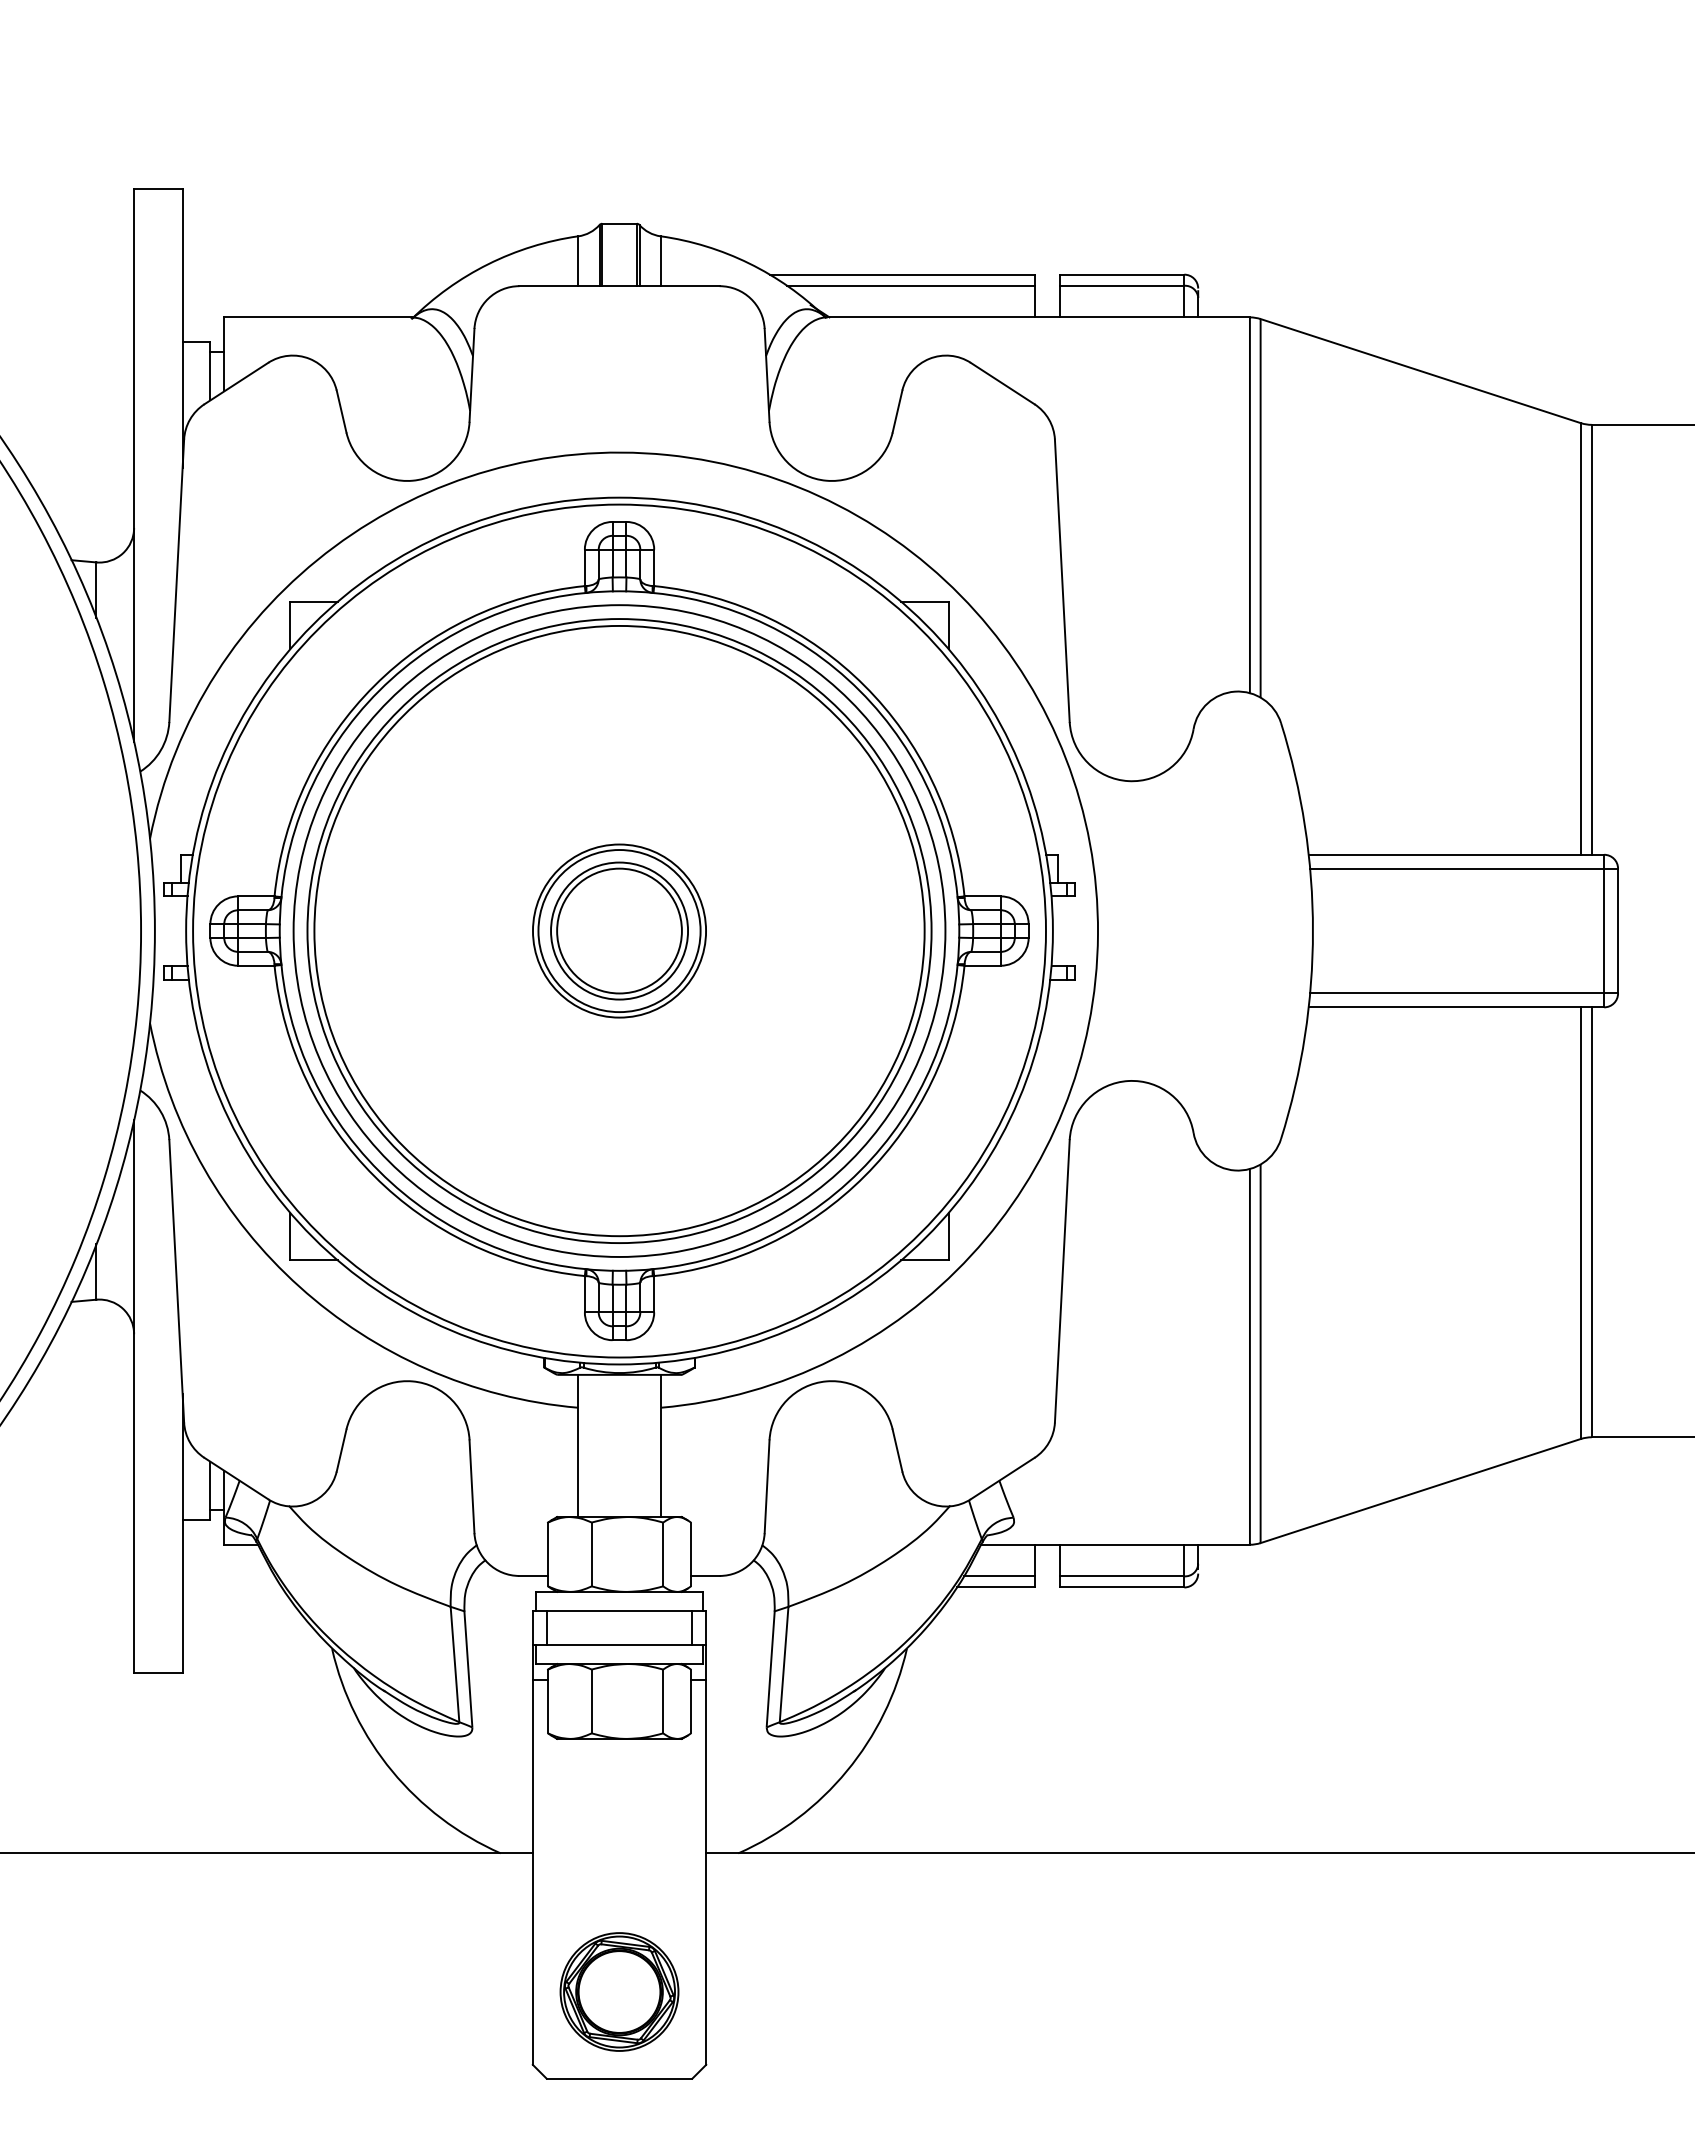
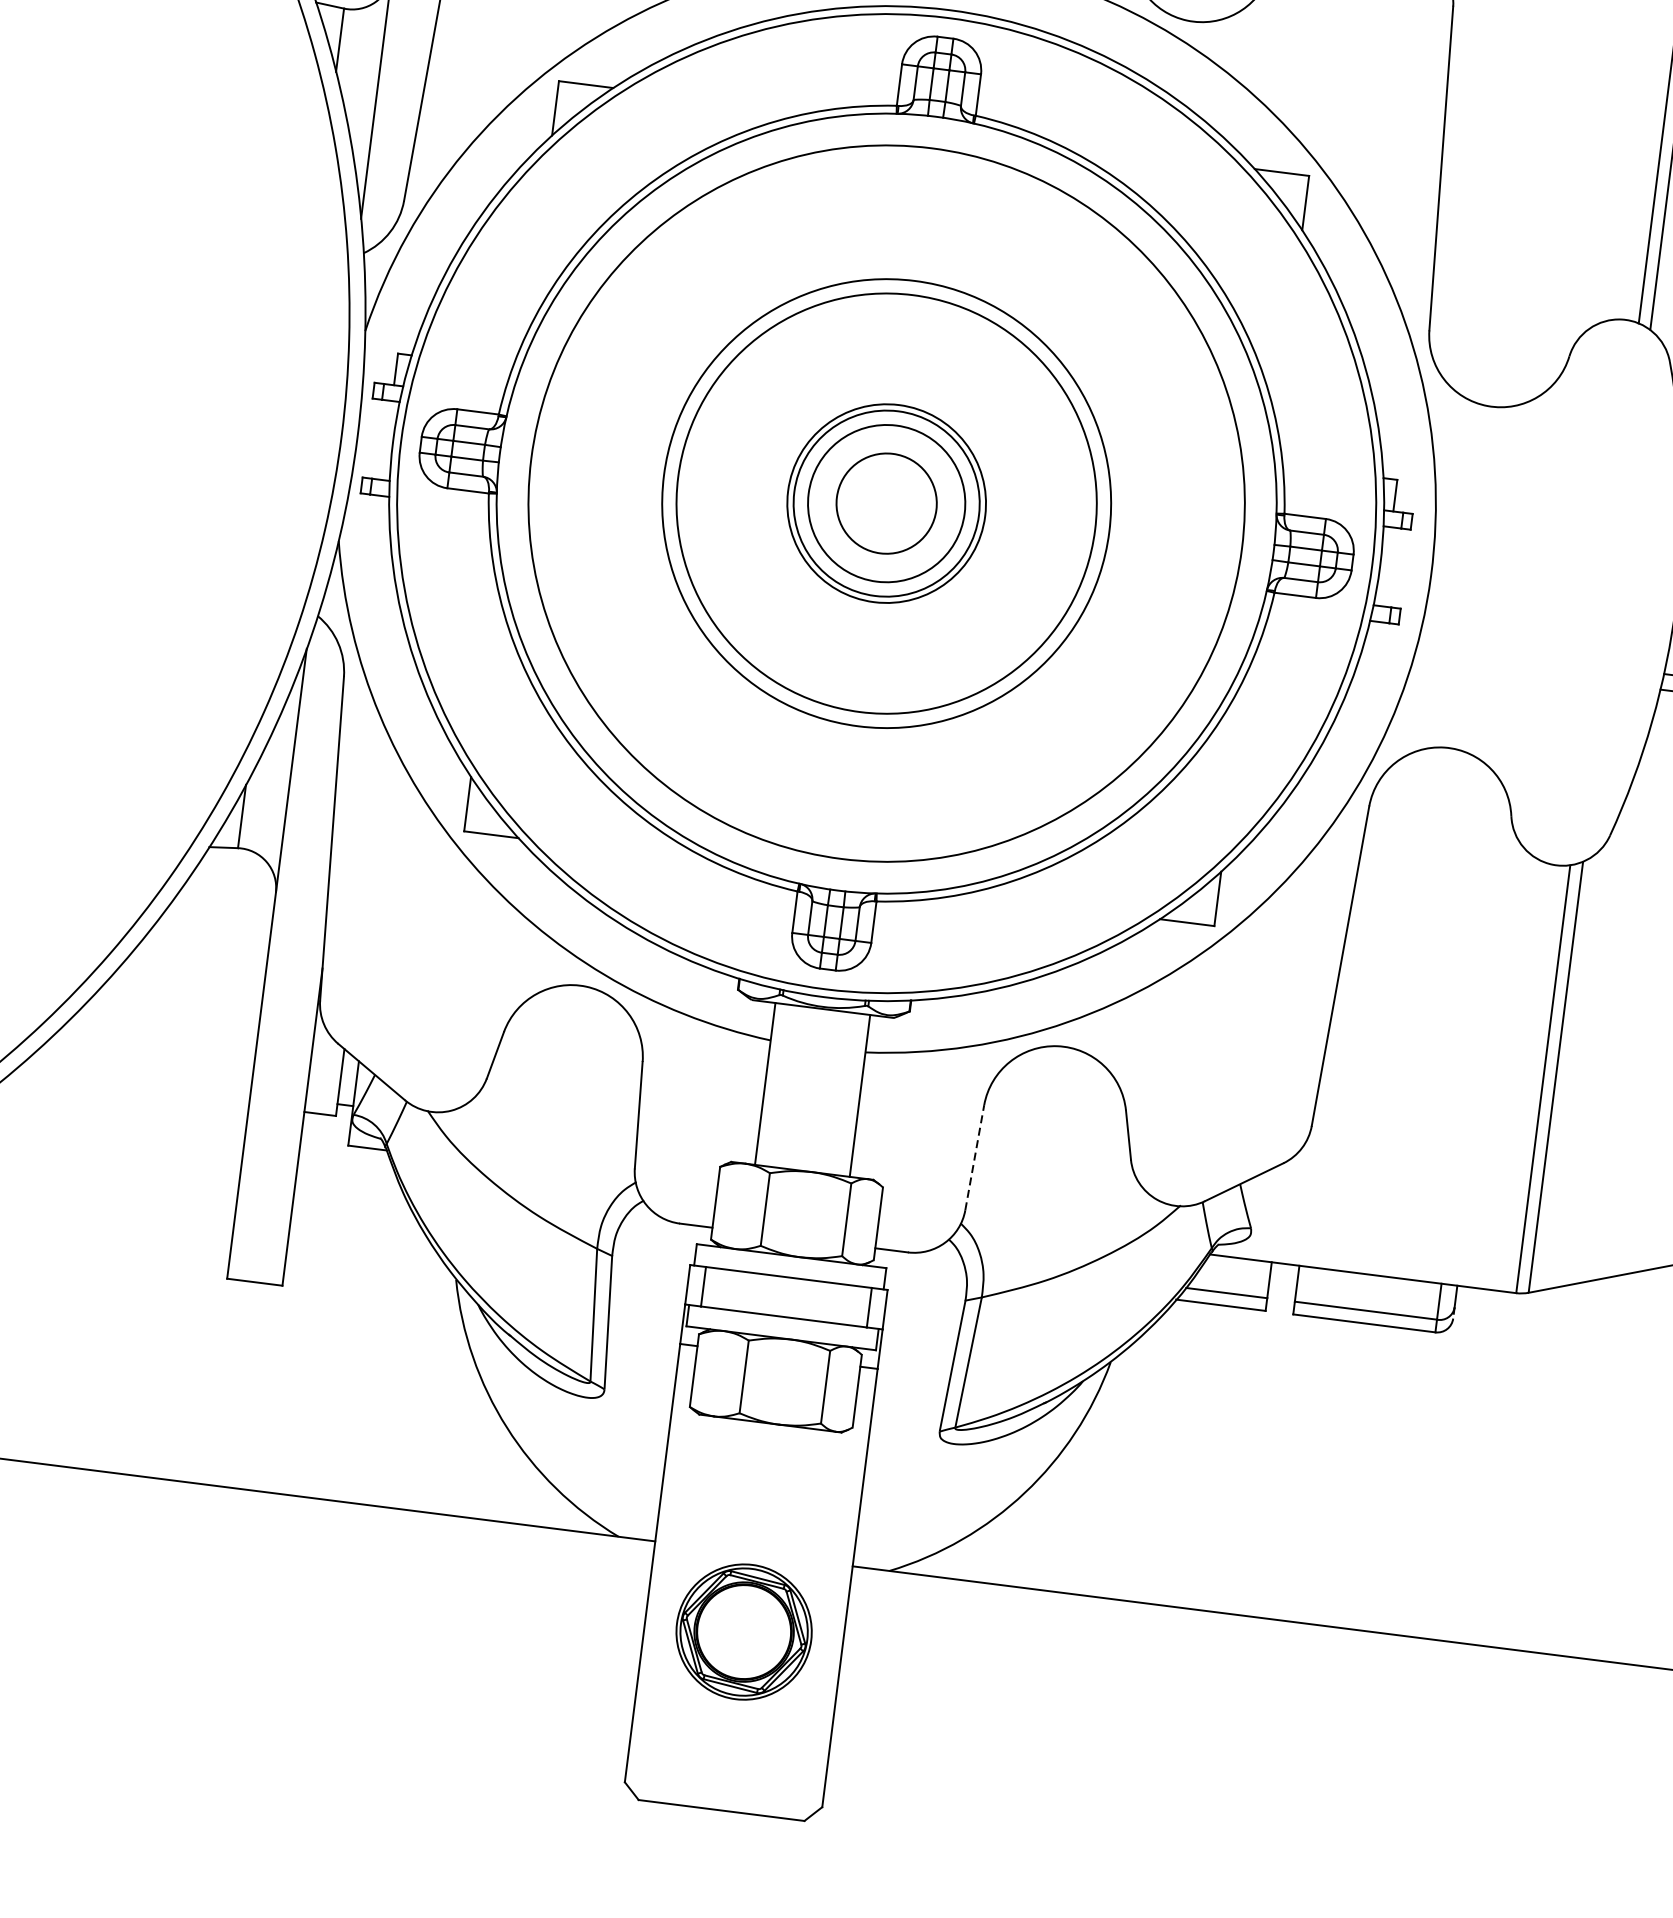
circle: (619, 930) -> (886, 502), size x0.6
circle: (619, 930) -> (886, 502), size x0.6
circle: (619, 930) -> (886, 502), size x0.7
line: (767, 1486) -> (975, 1157), solid -> dashed
part: (619, 1991) -> (744, 1631), moved

